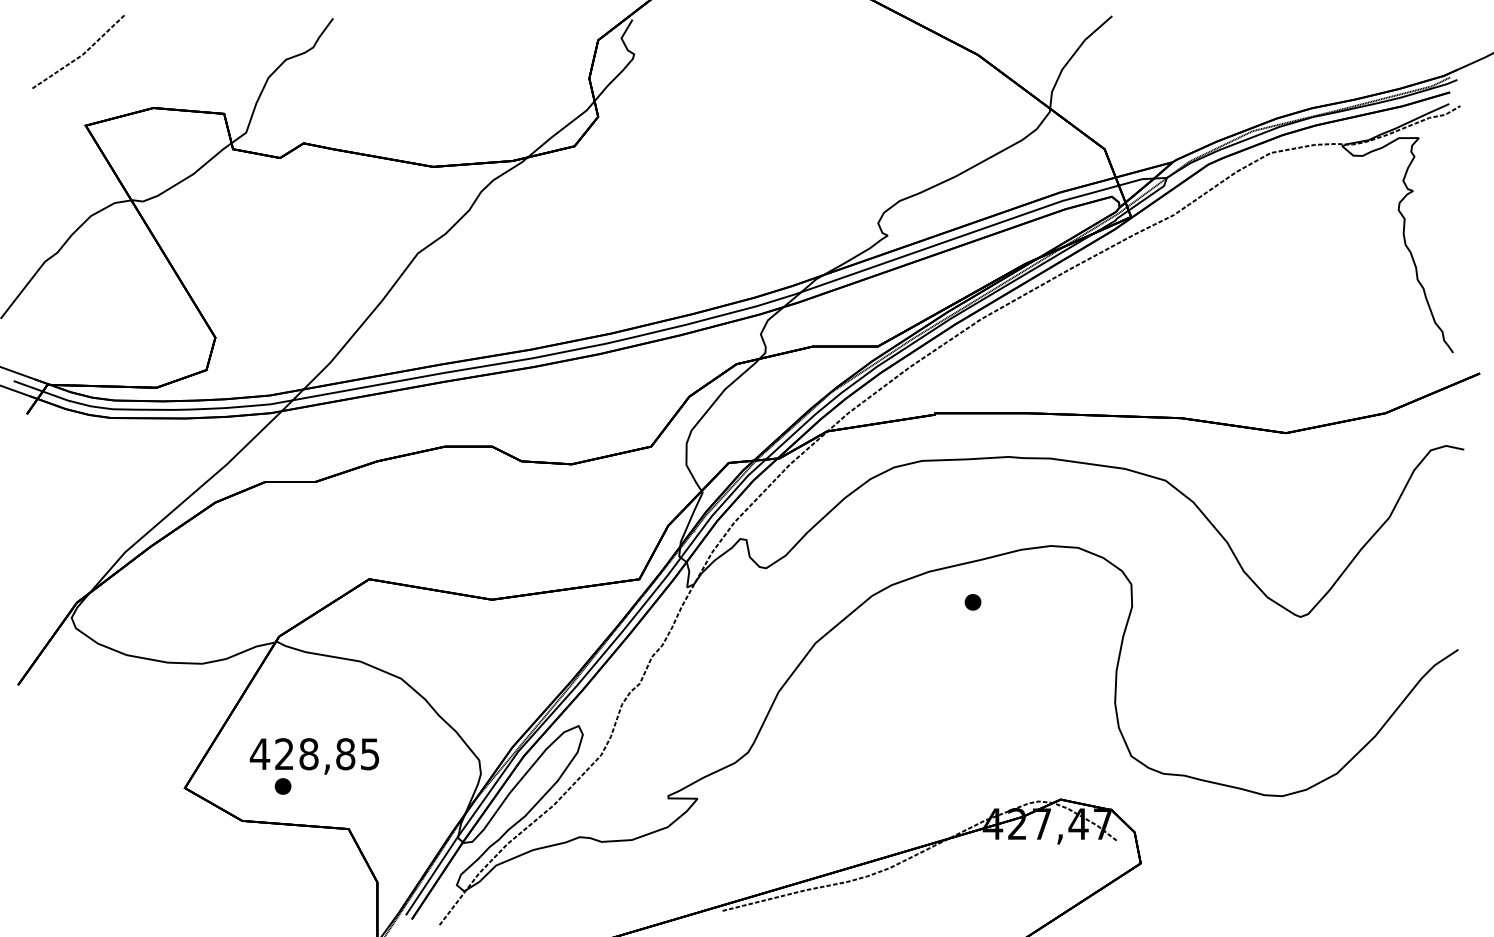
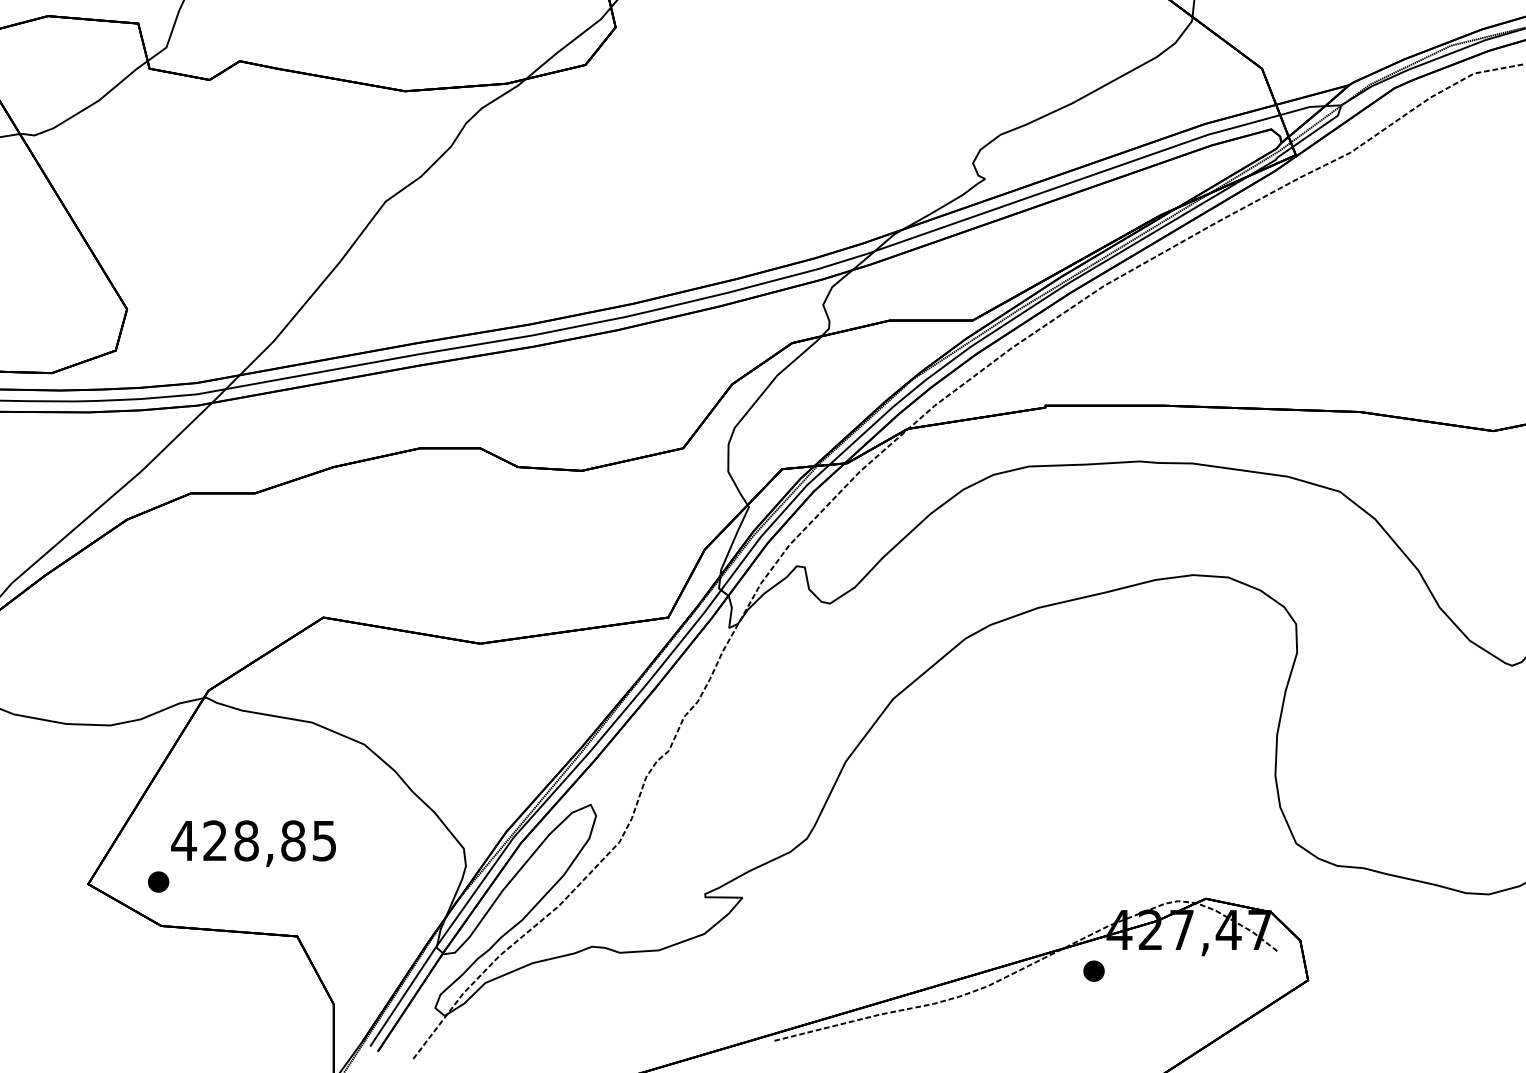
part: (972, 602) -> (1093, 971), moved
part: (282, 786) -> (157, 882), moved

